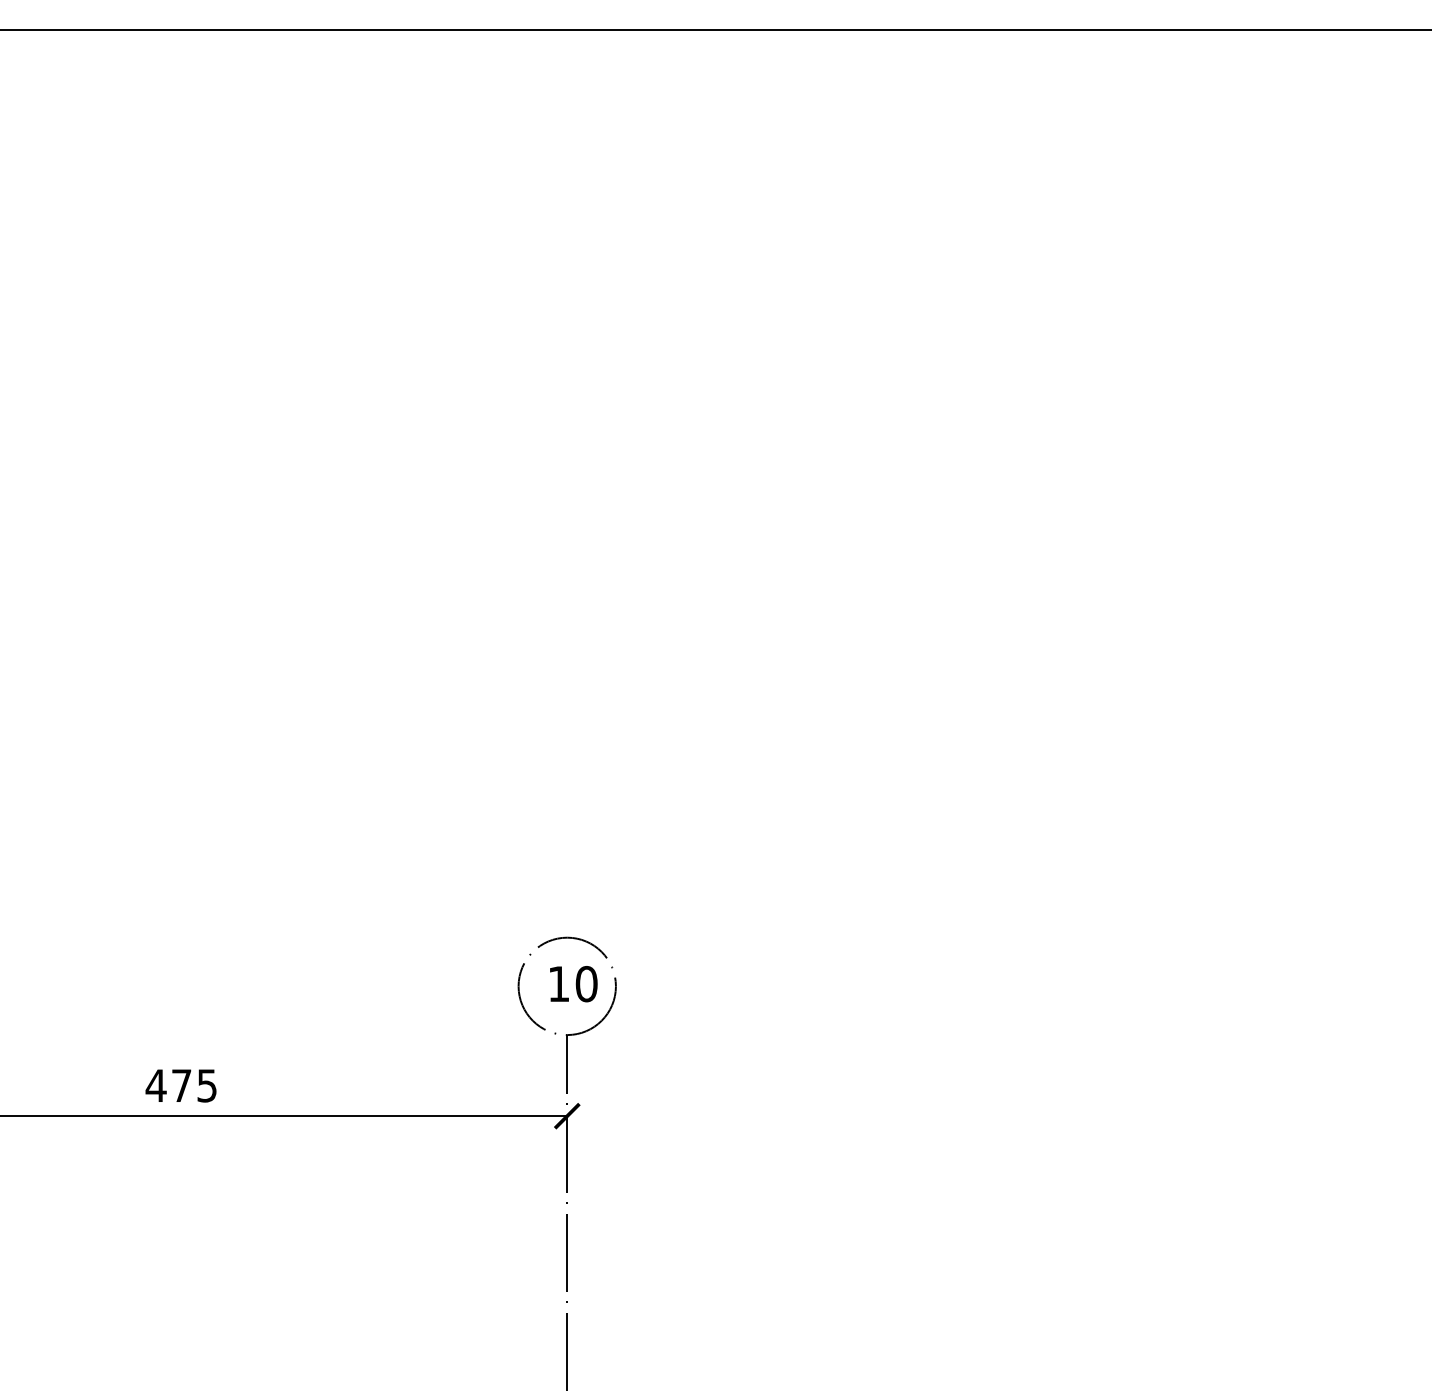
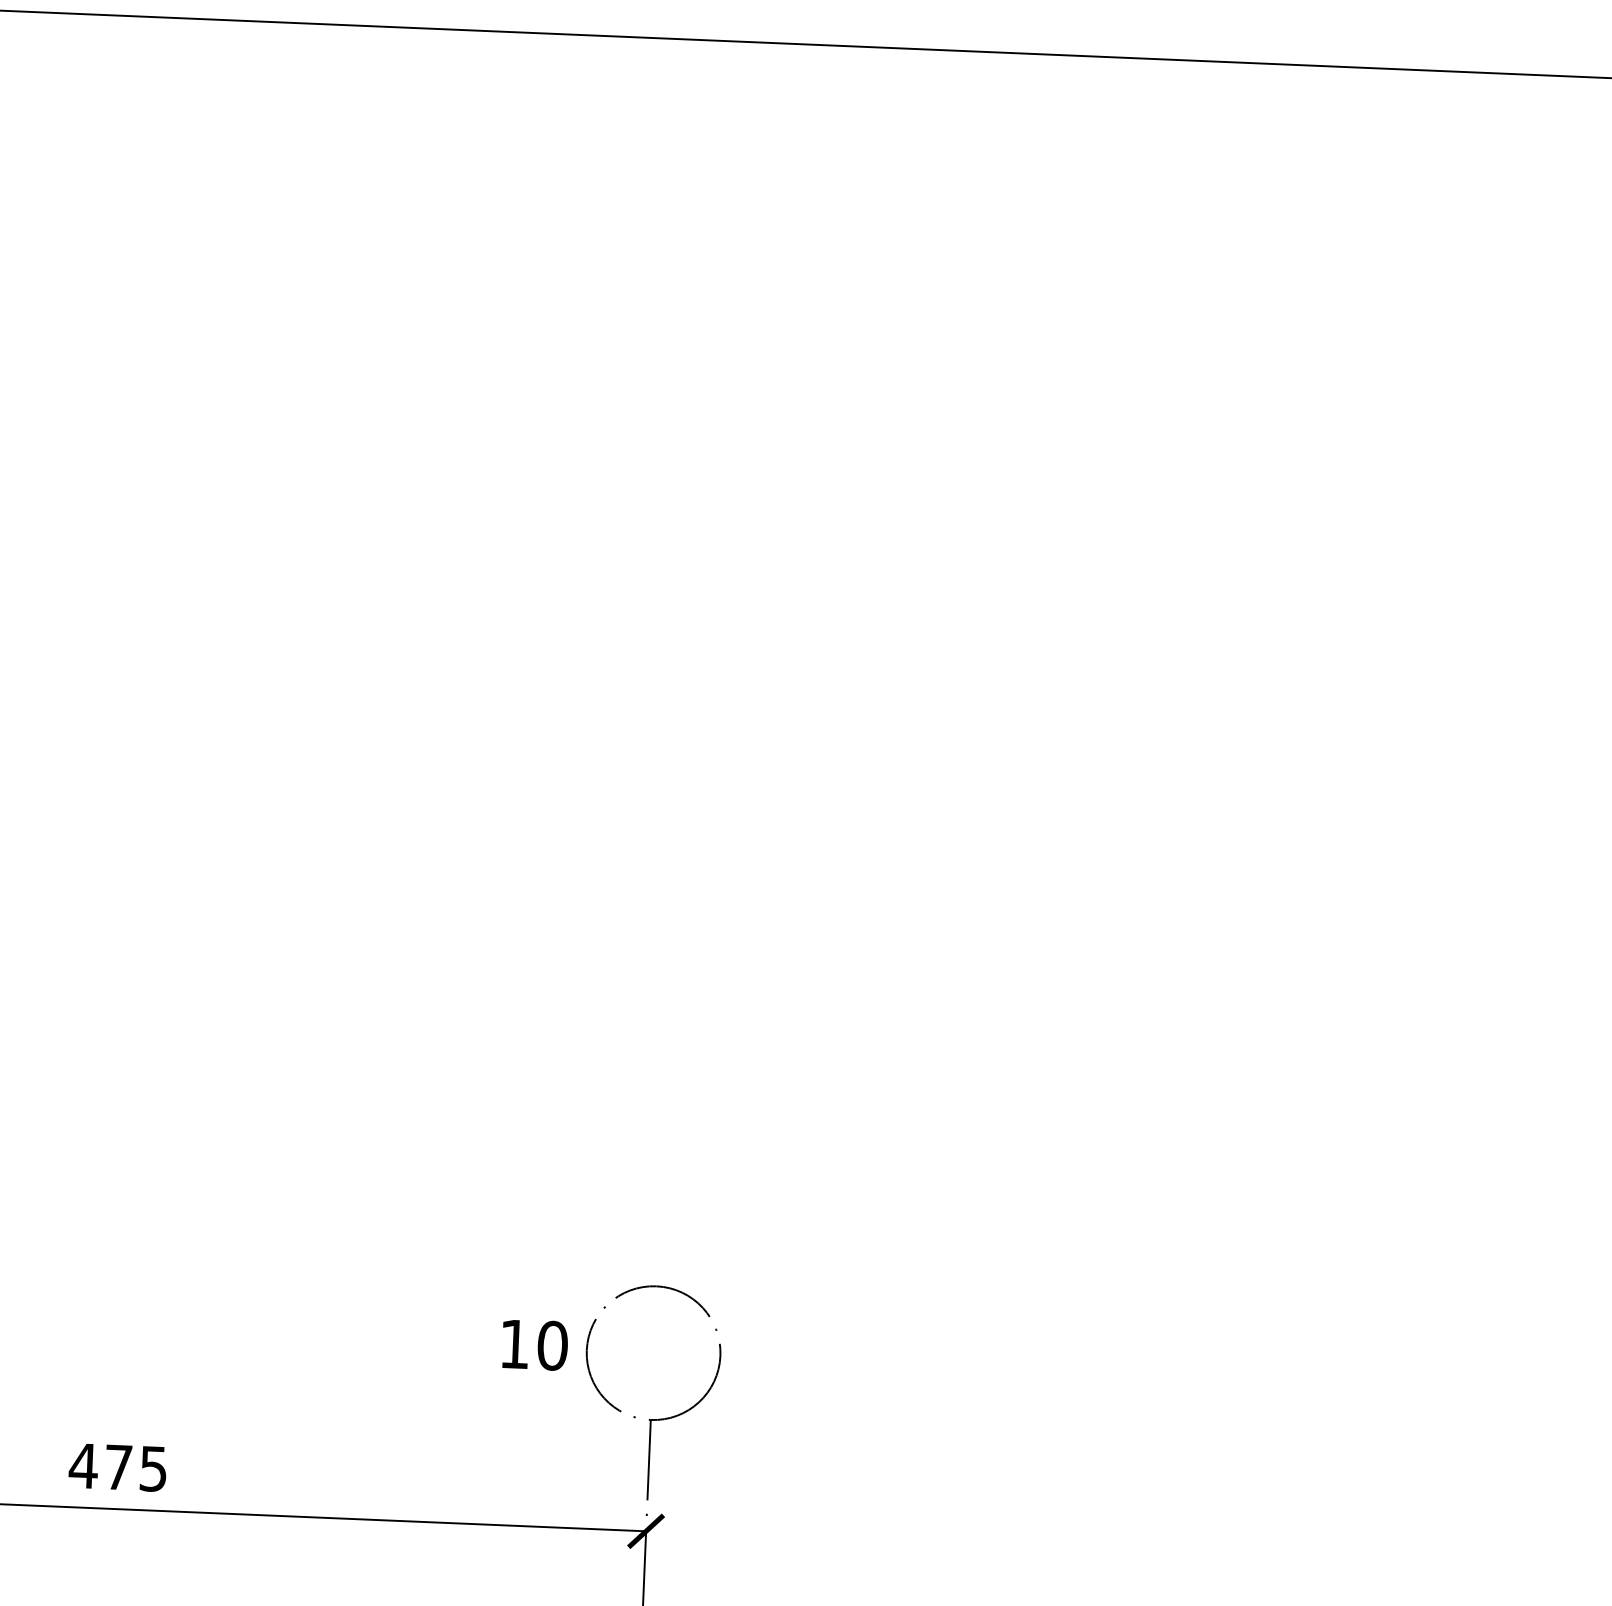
text: (573, 984) -> (534, 1345), moved

